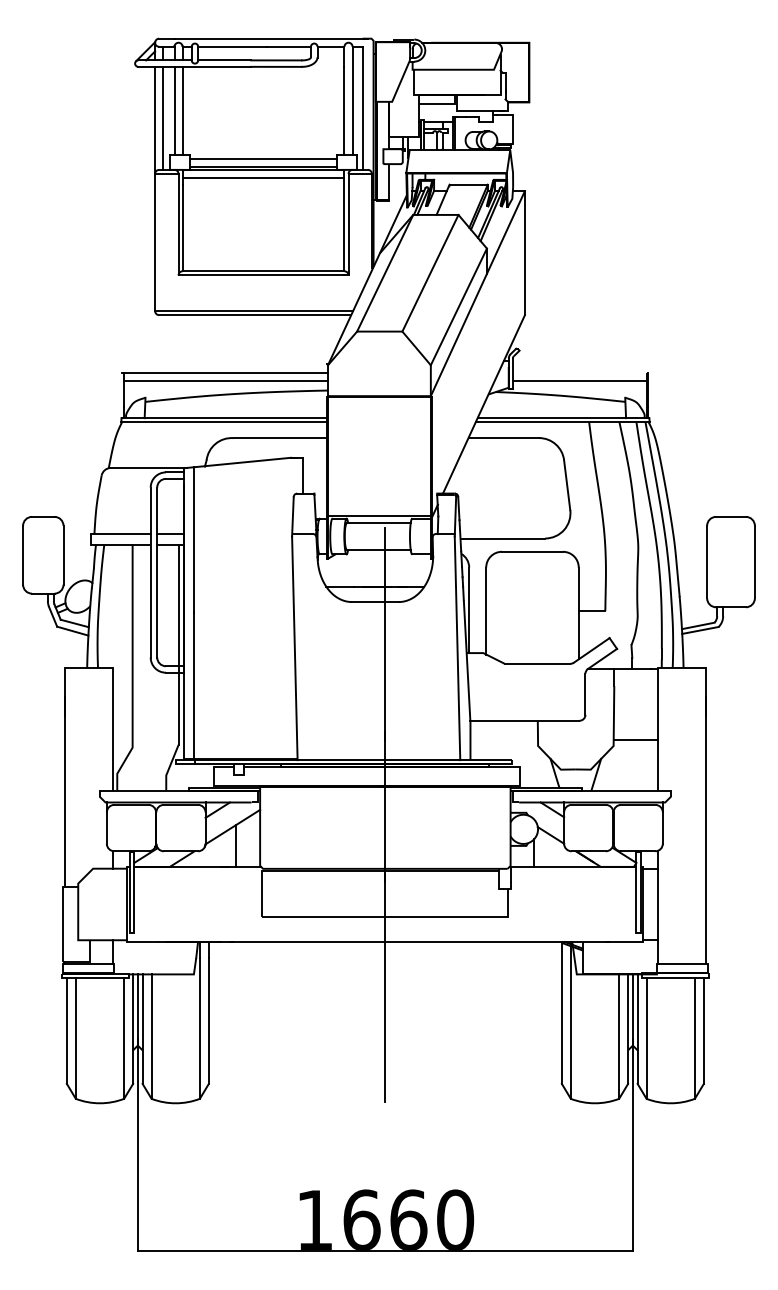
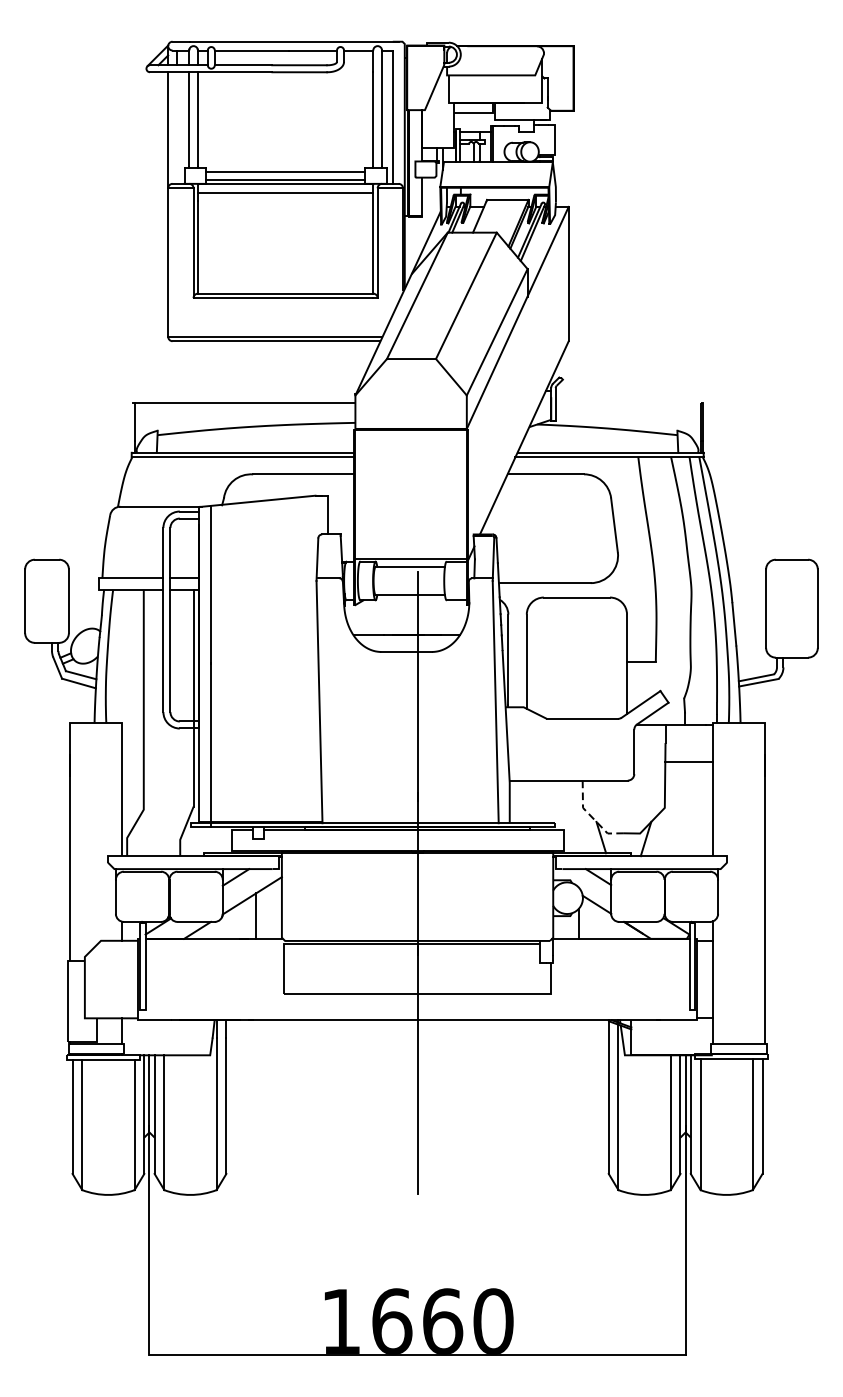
line: (163, 117) -> (177, 127), removed
line: (225, 381) -> (244, 413), removed
line: (579, 381) -> (627, 413), removed
line: (635, 739) -> (688, 761), moved
line: (545, 753) -> (591, 816), solid -> dashed

